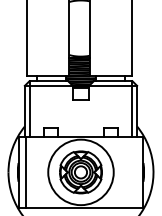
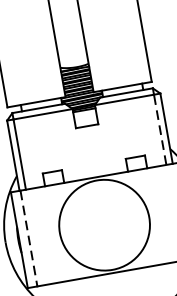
line: (132, 111) -> (160, 129), solid -> dashed
line: (25, 172) -> (28, 238), solid -> dashed
part: (80, 172) -> (103, 225), removed

